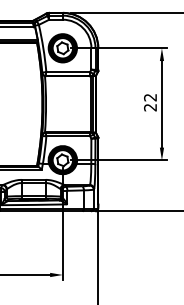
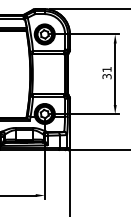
text: (149, 103) -> (106, 73), 22 -> 31

